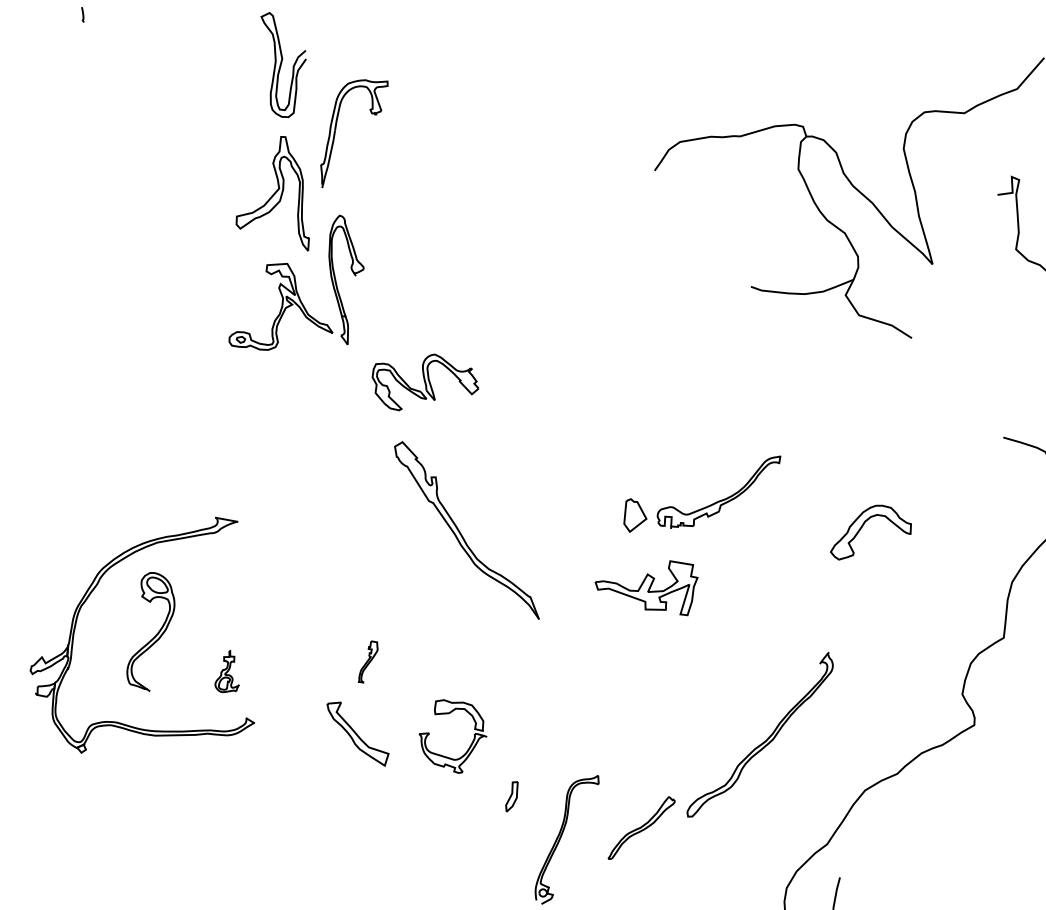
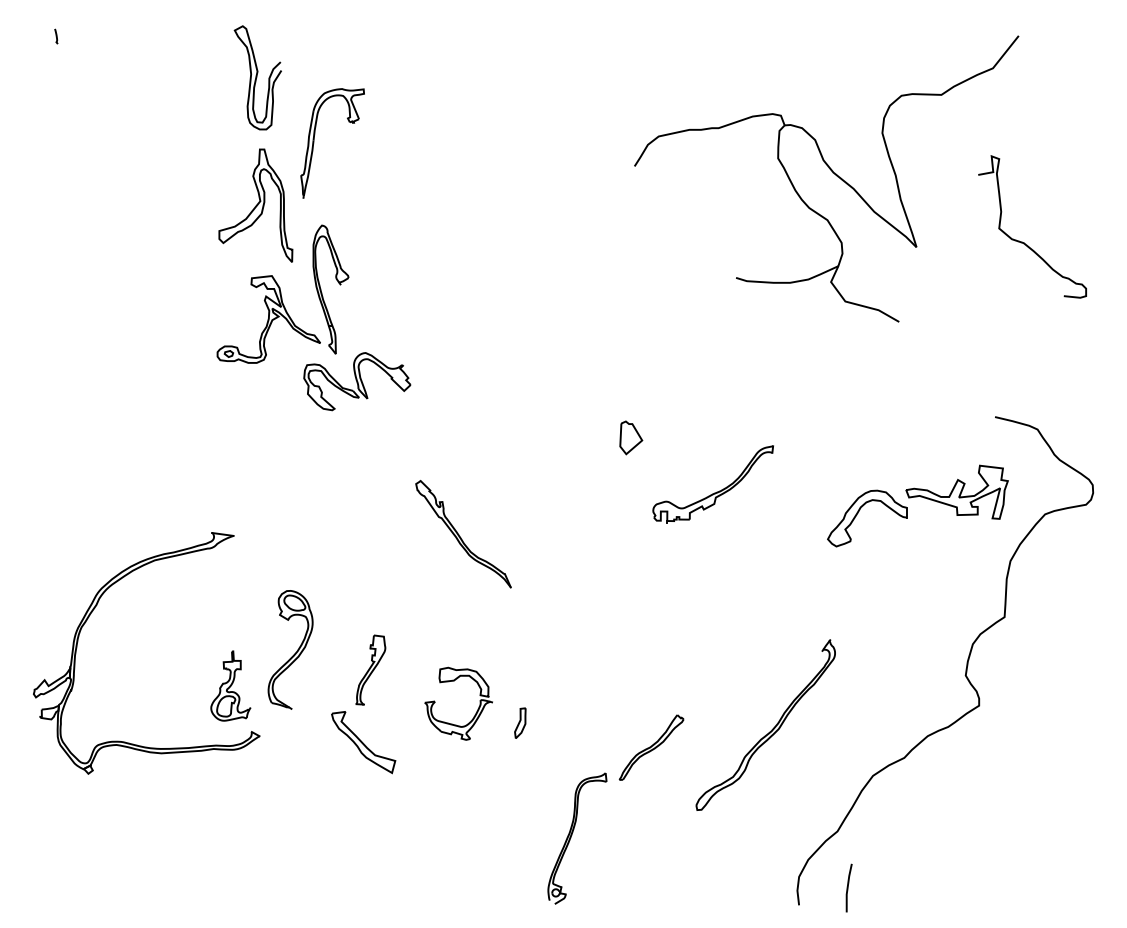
part: (425, 382) -> (357, 381), moved
part: (635, 515) -> (631, 437), moved
part: (467, 530) -> (463, 534), size x0.62
curve: (643, 583) -> (954, 489), moved
part: (151, 631) -> (290, 649), moved
part: (367, 661) -> (370, 669), size x1.67
part: (227, 671) -> (230, 685), size x1.67
part: (470, 745) -> (476, 711), moved
curve: (512, 796) -> (520, 722), moved
part: (641, 827) -> (651, 747), moved

